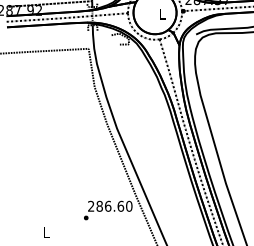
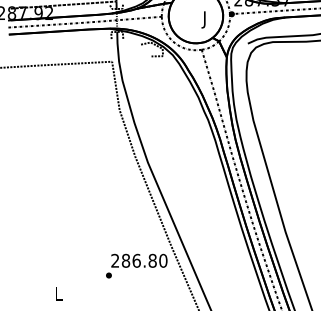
text: (161, 15) -> (204, 19), L -> J
text: (120, 206) -> (152, 260), 286.60 -> 286.80

